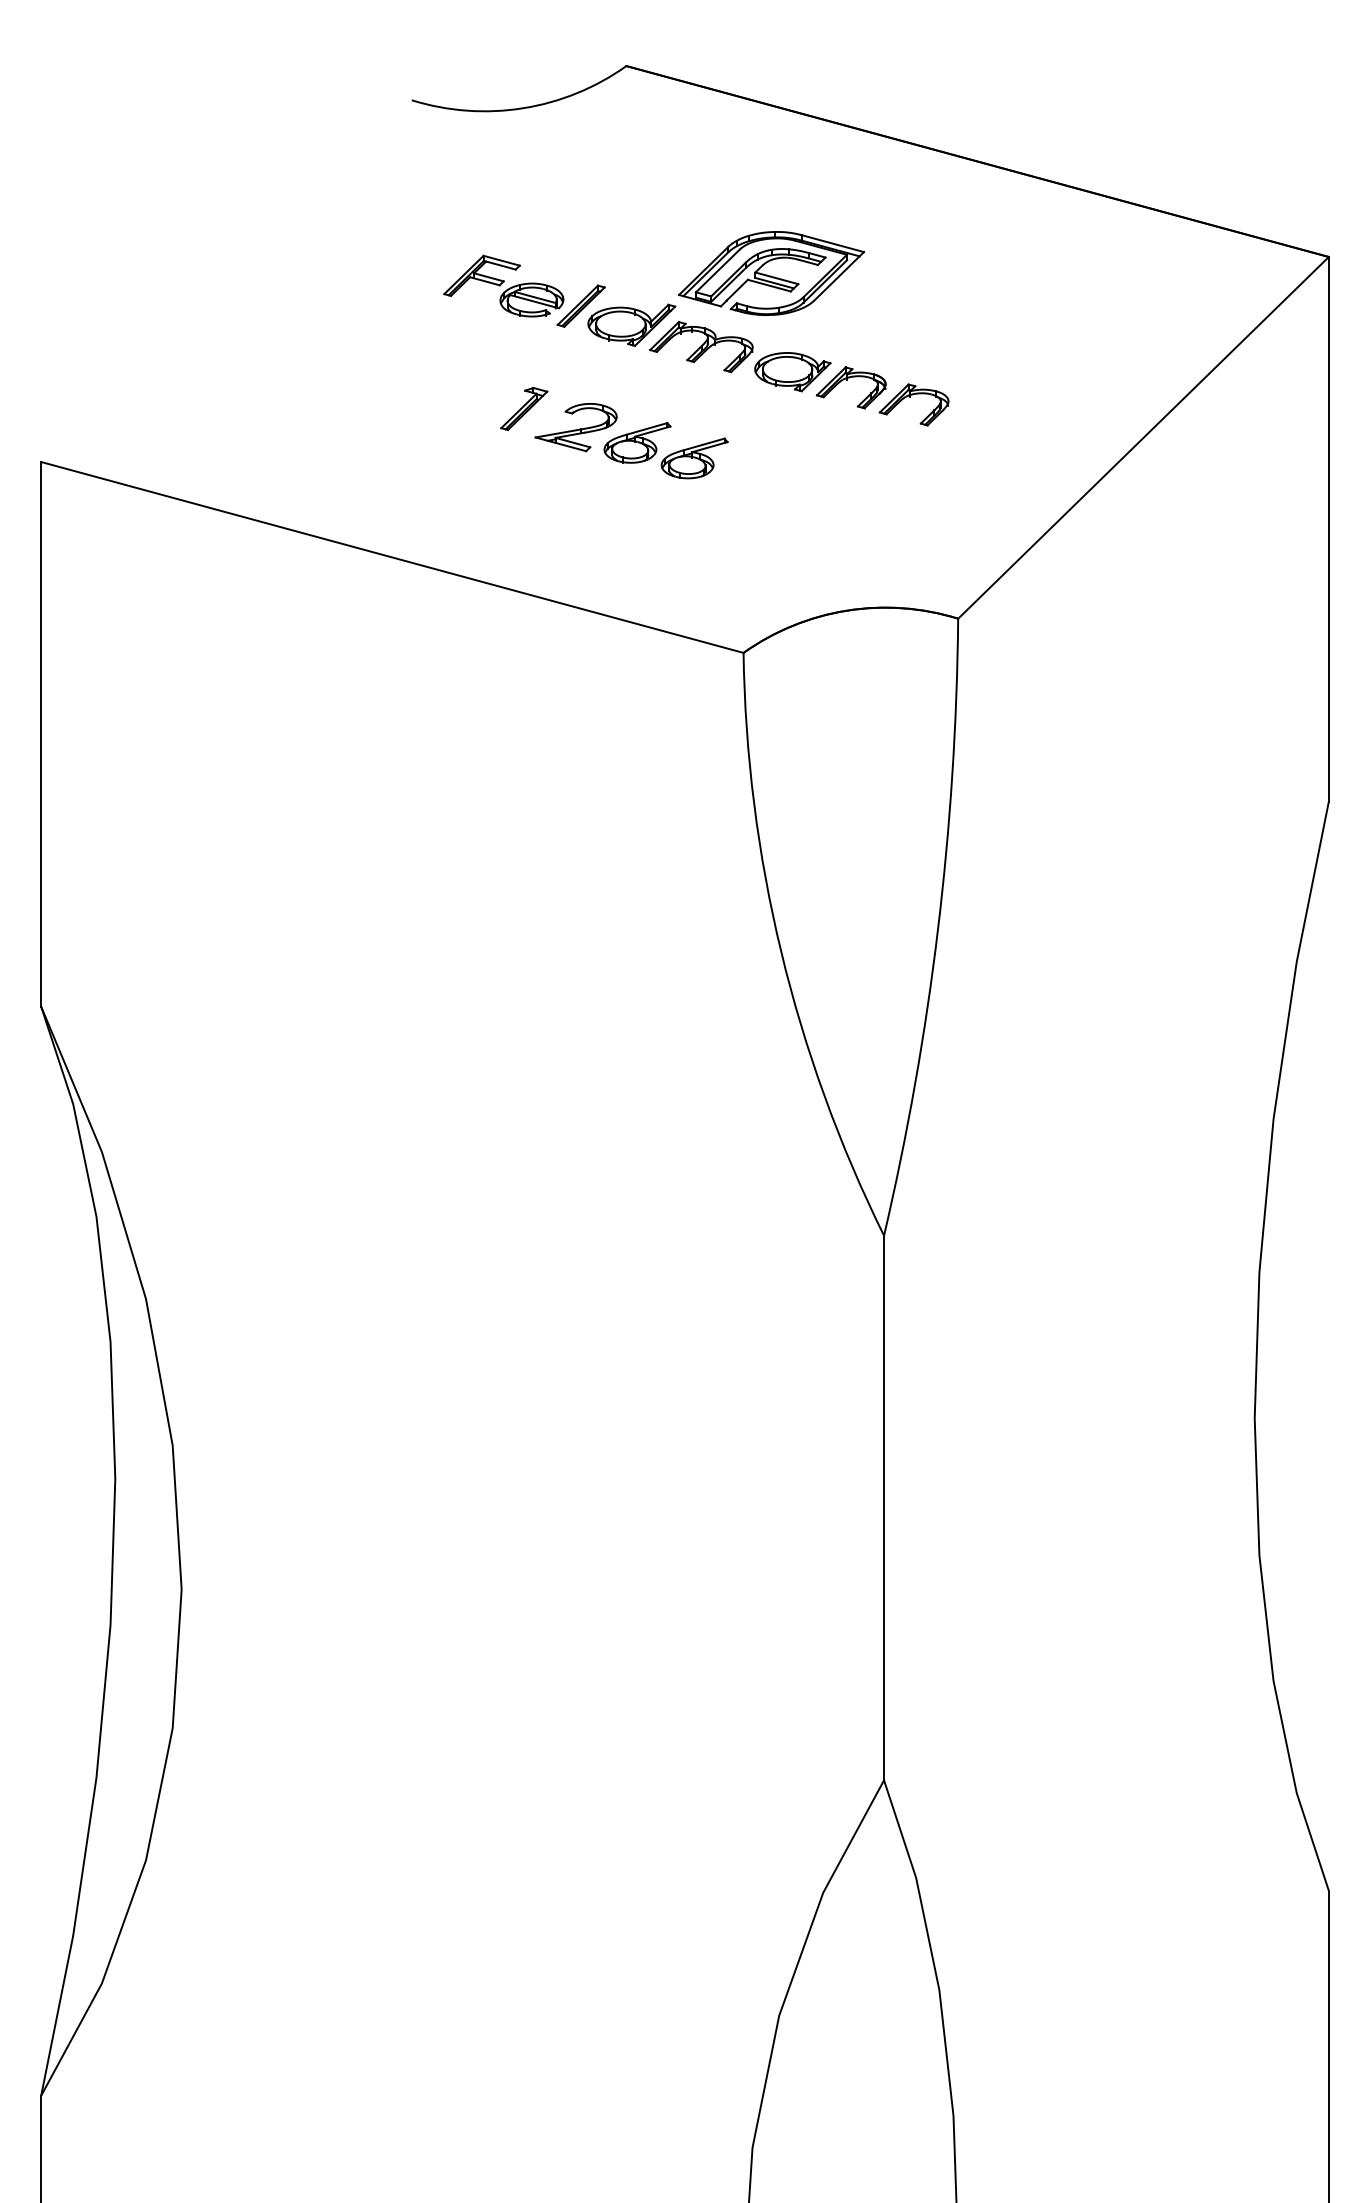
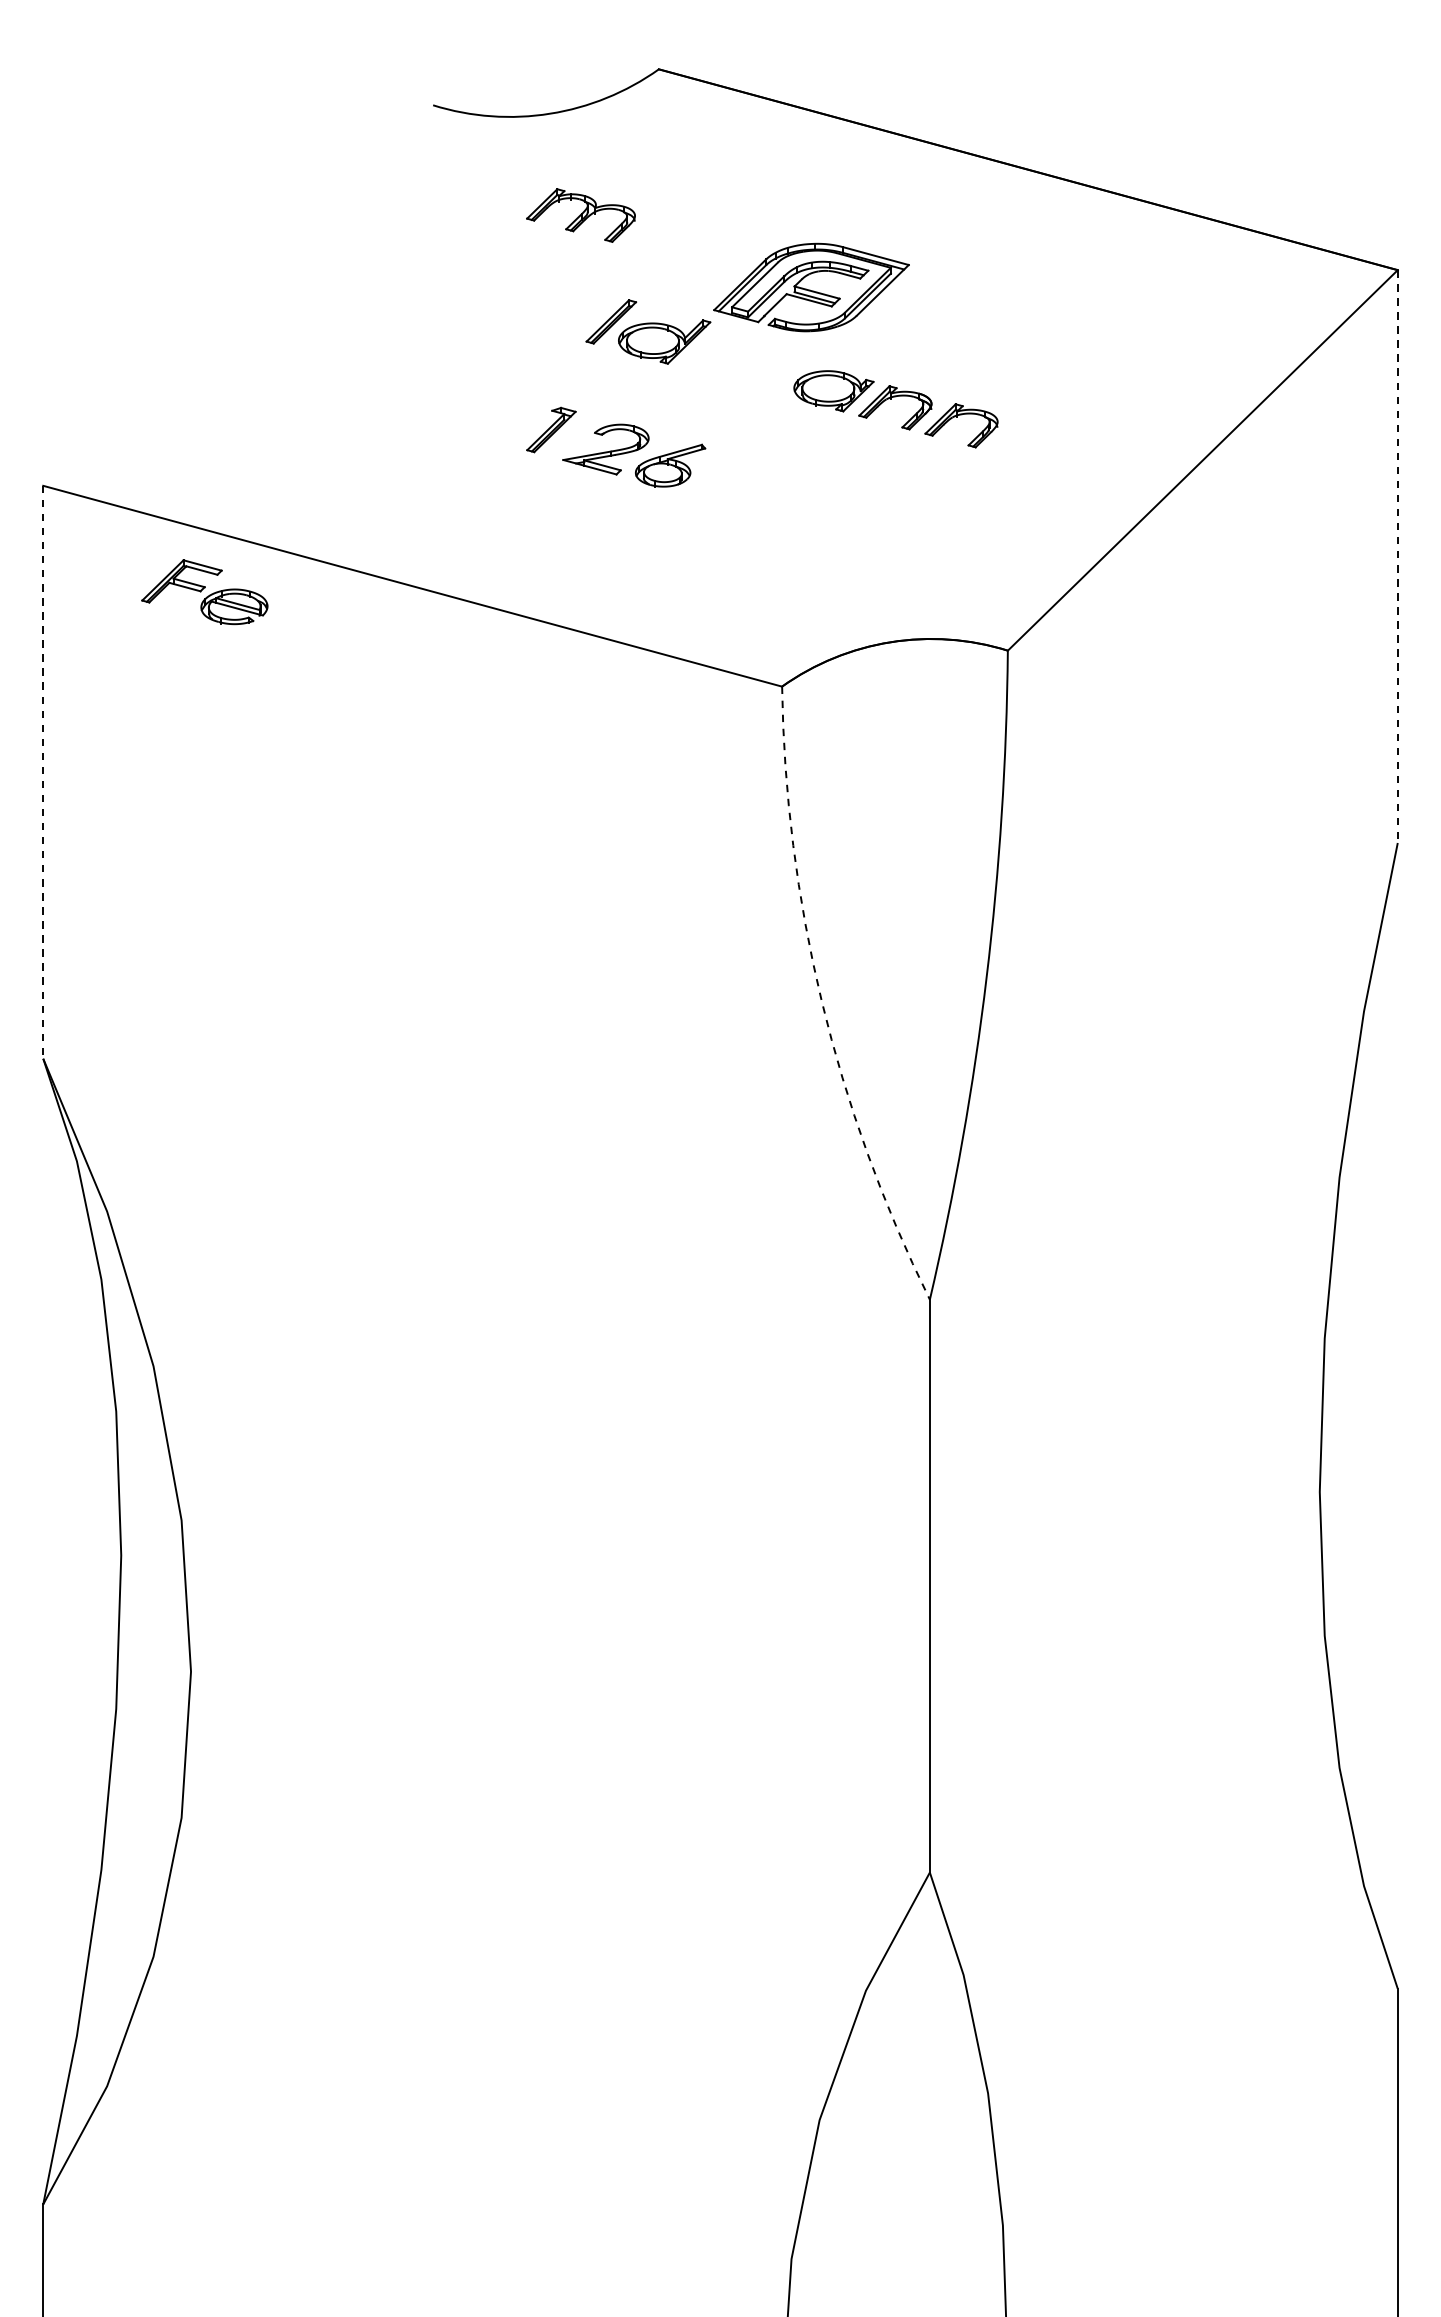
part: (503, 285) -> (204, 591), moved
part: (701, 347) -> (581, 215), moved
part: (694, 458) -> (730, 482), removed
line: (1328, 529) -> (1397, 556), solid -> dashed
line: (41, 734) -> (43, 772), solid -> dashed
arc: (781, 952) -> (822, 1001), solid -> dashed

